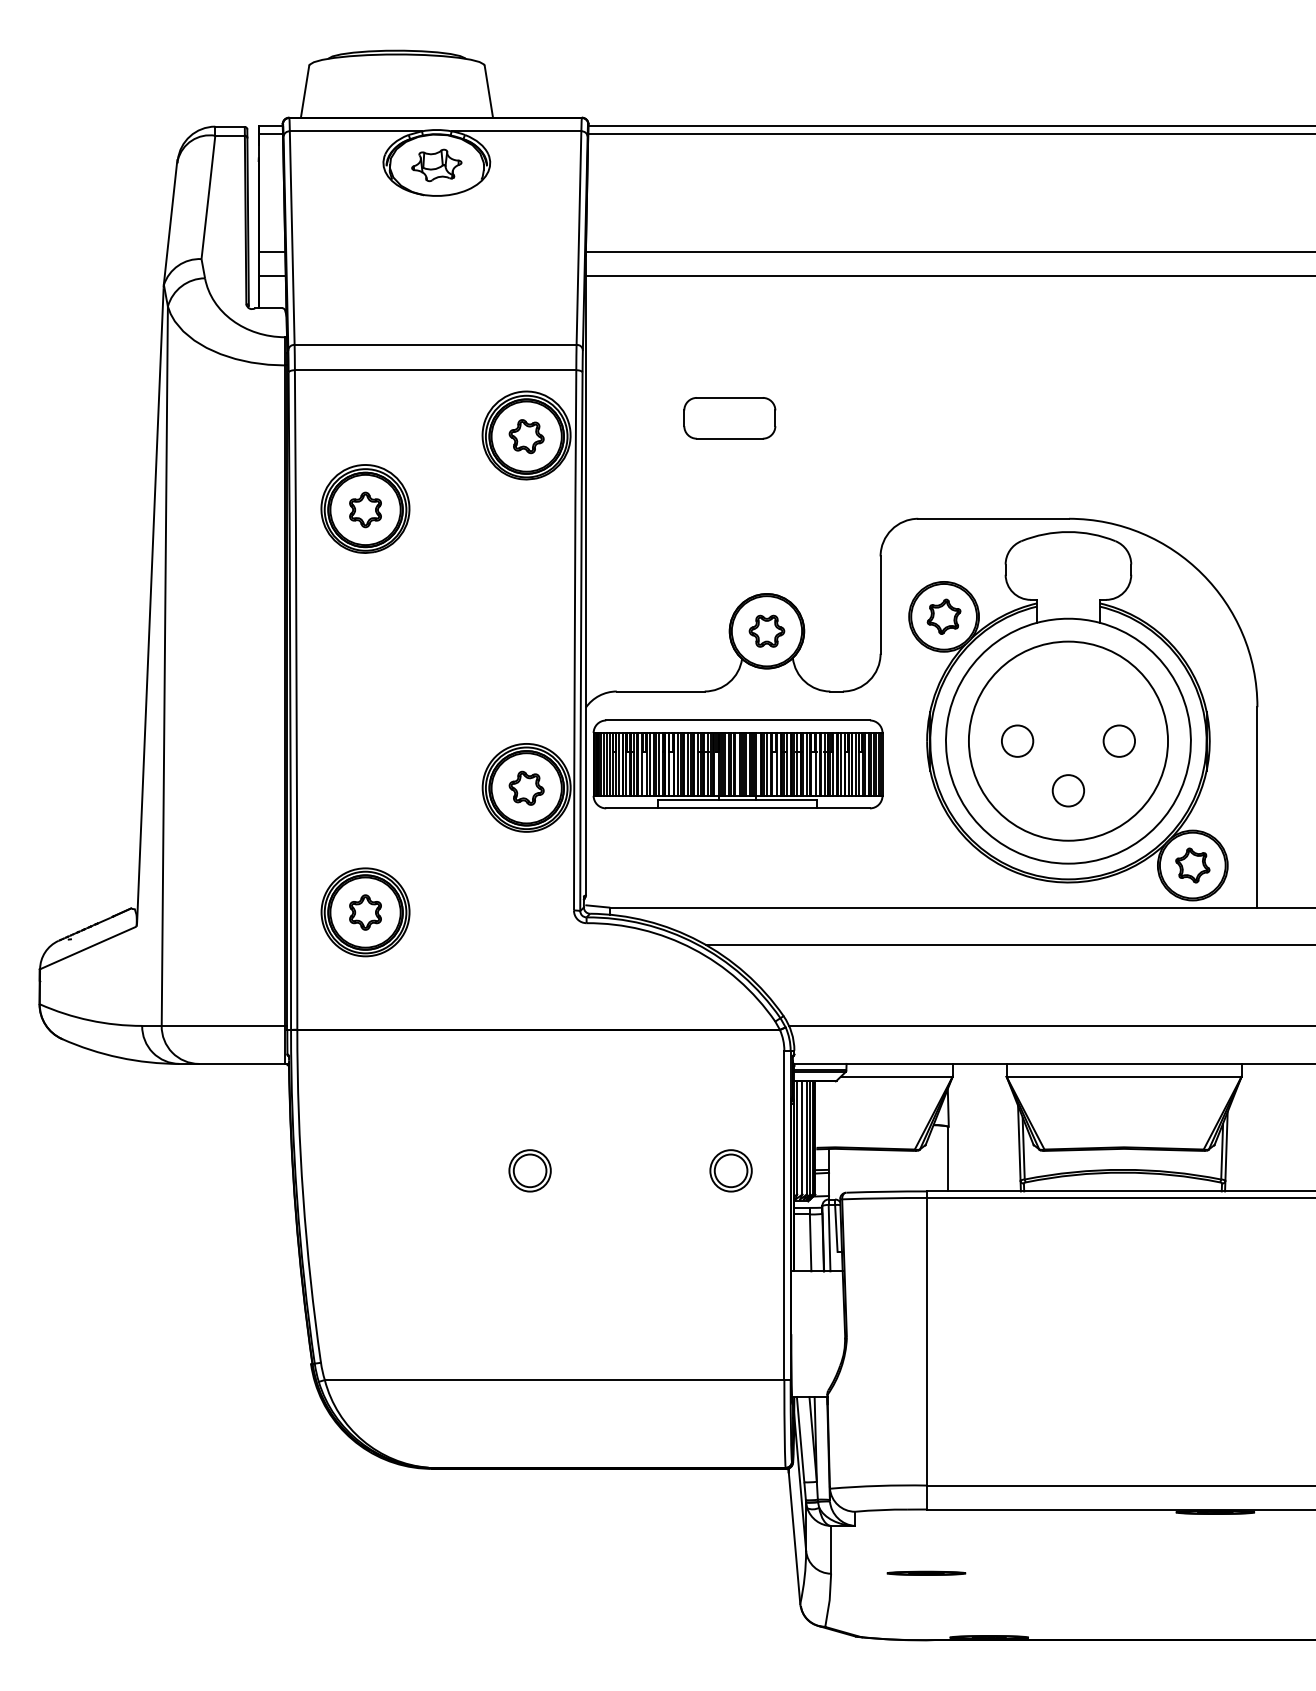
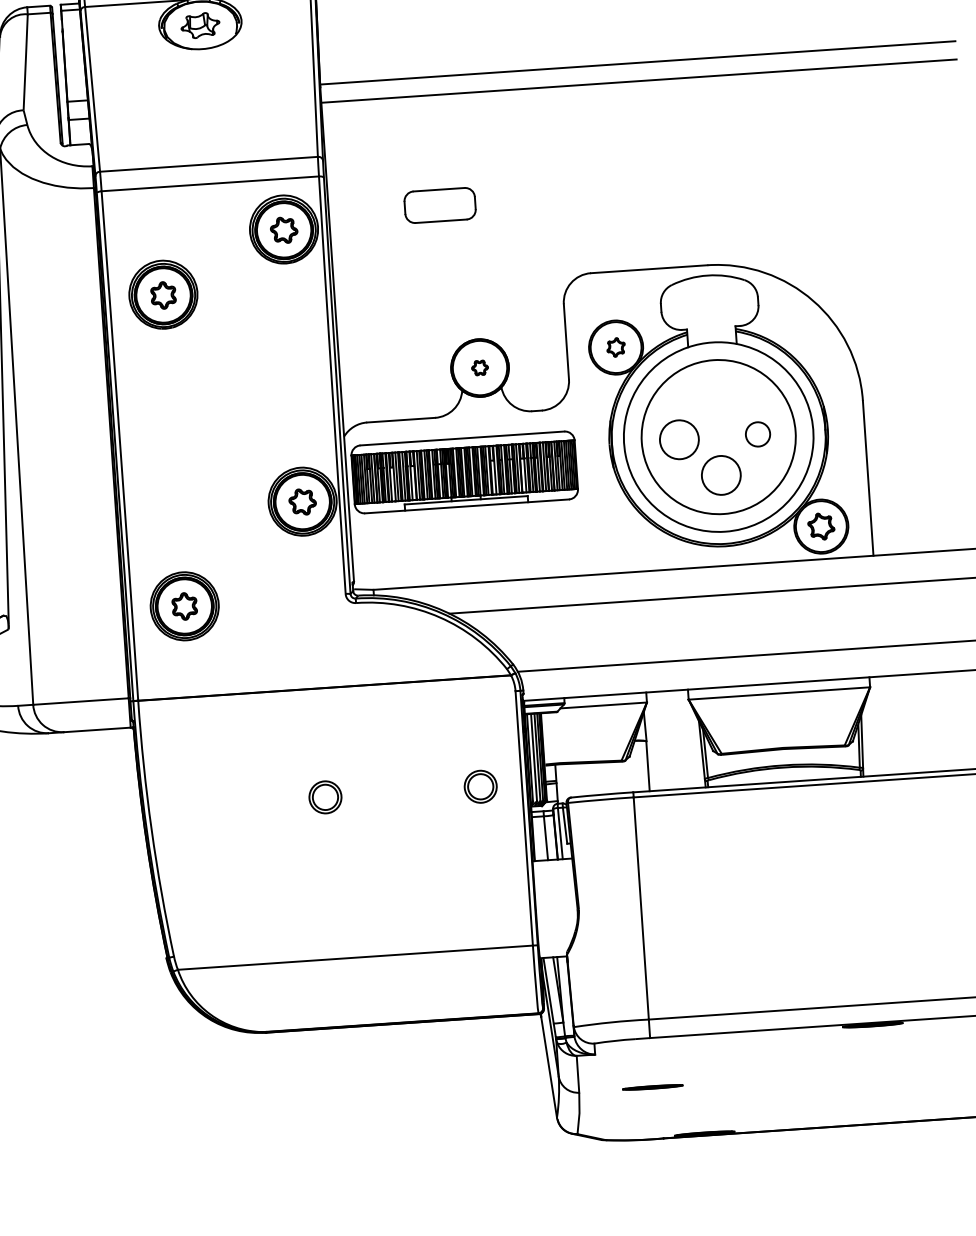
part: (943, 616) -> (615, 347), size x0.7
part: (766, 630) -> (479, 367), size x0.6
circle: (1017, 740) -> (679, 439), size x1.6
circle: (1068, 790) -> (721, 475), size x1.6

